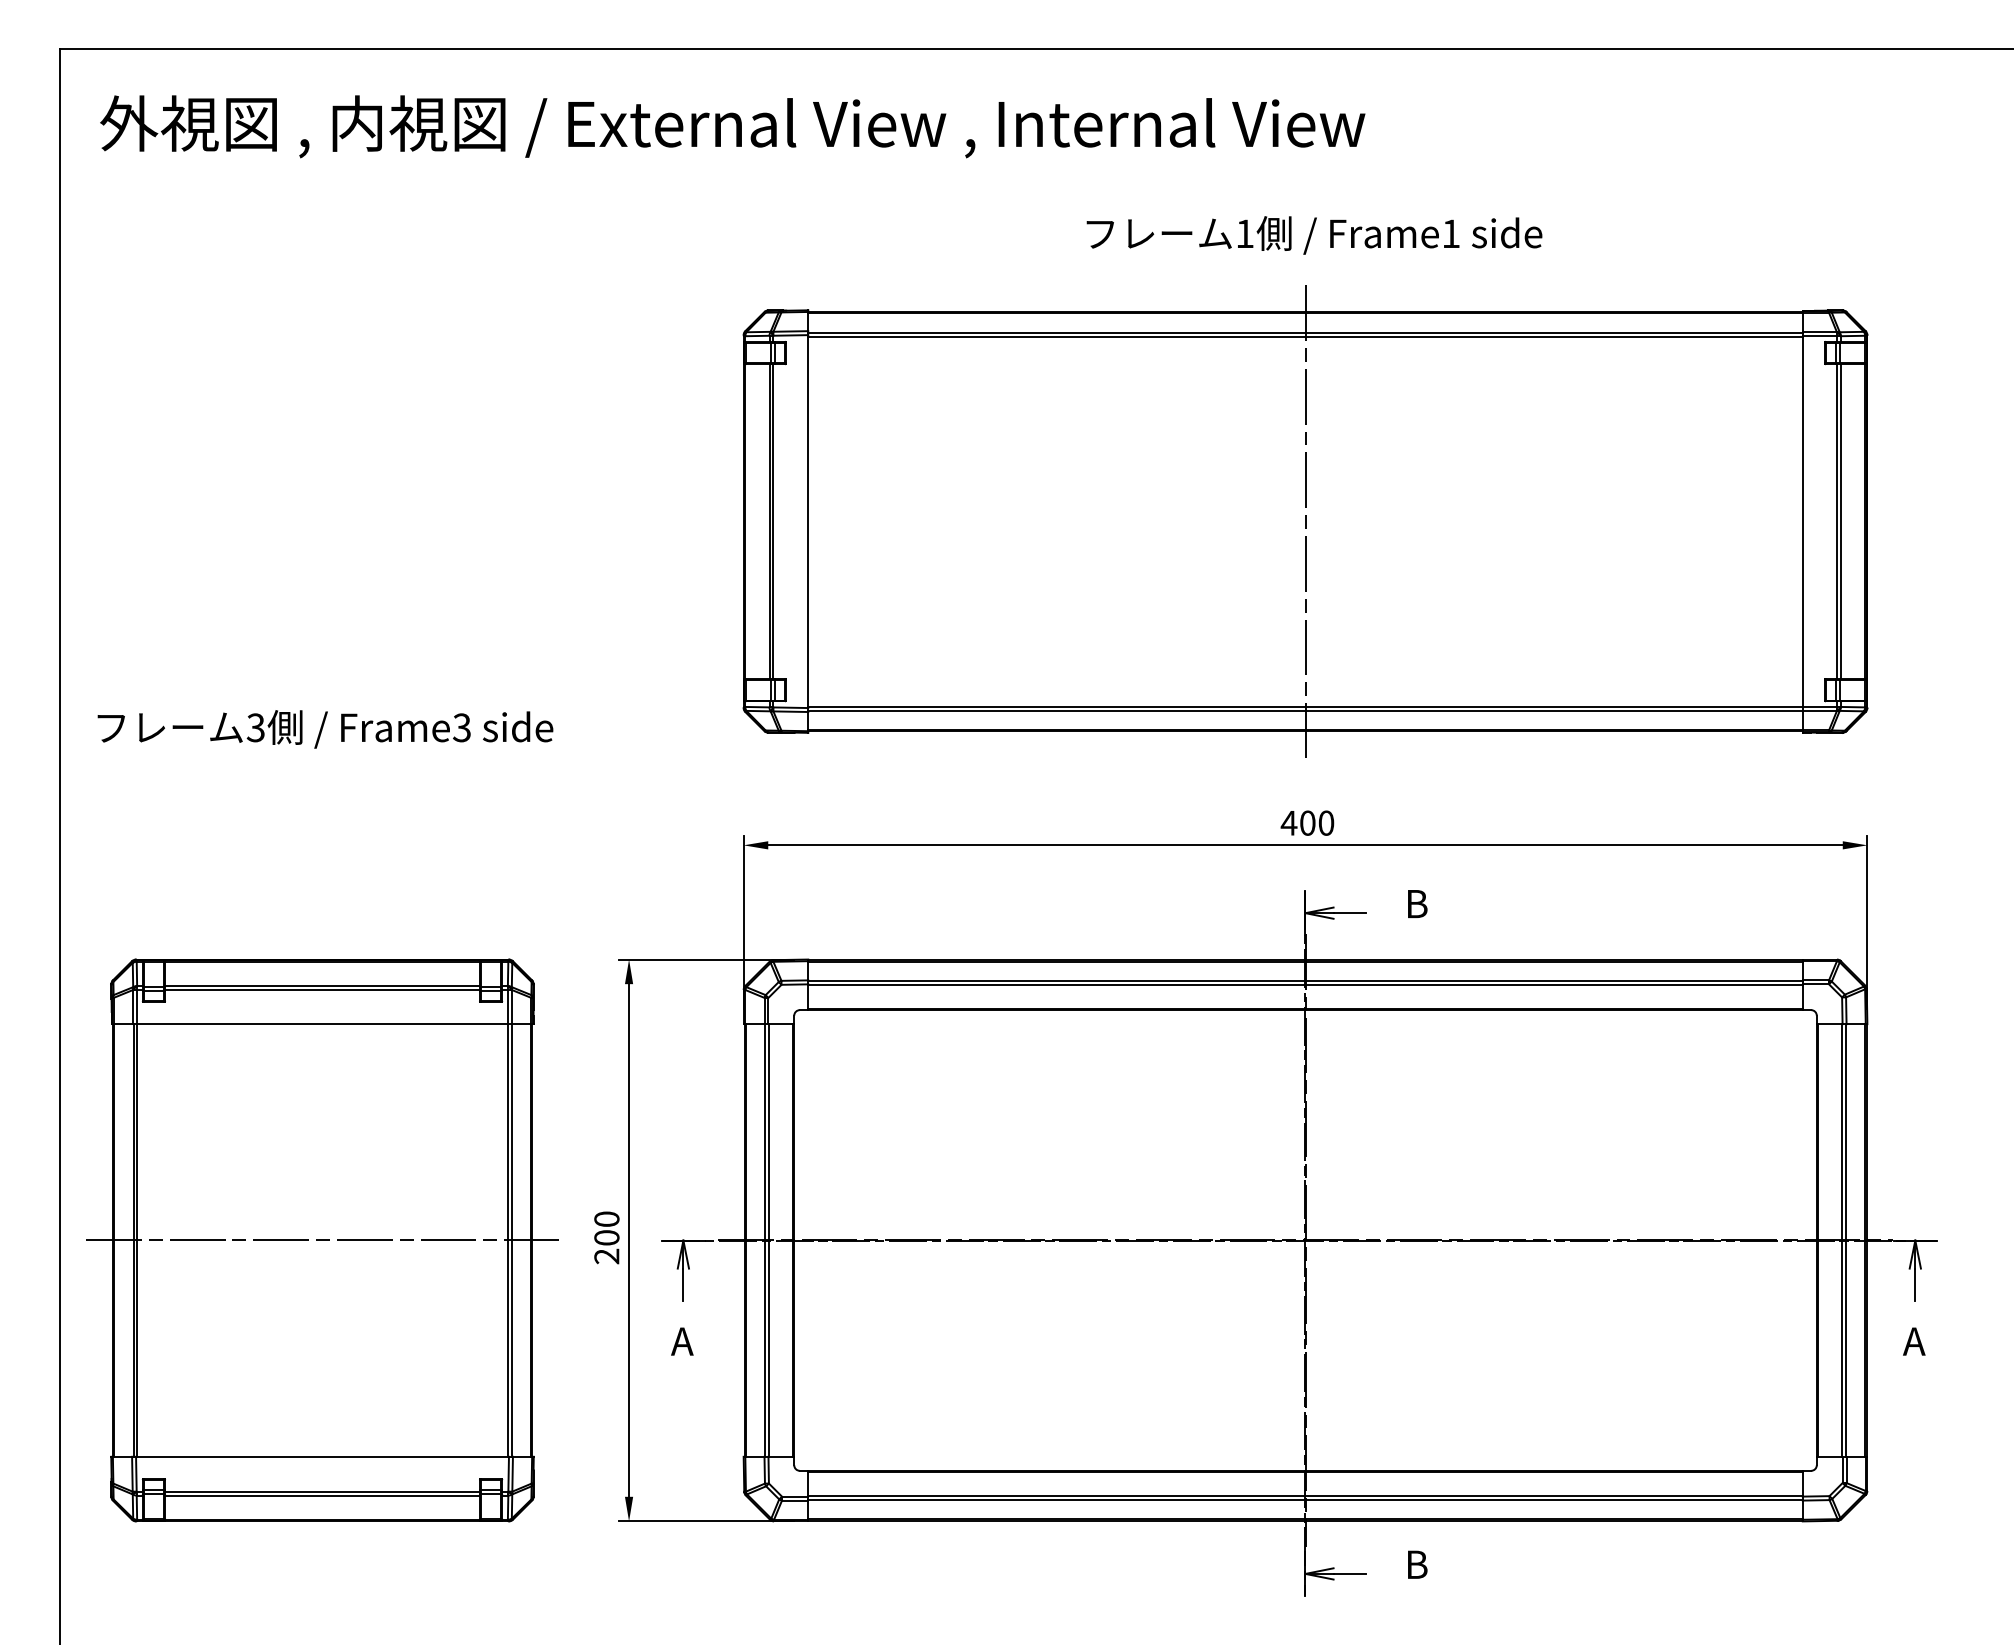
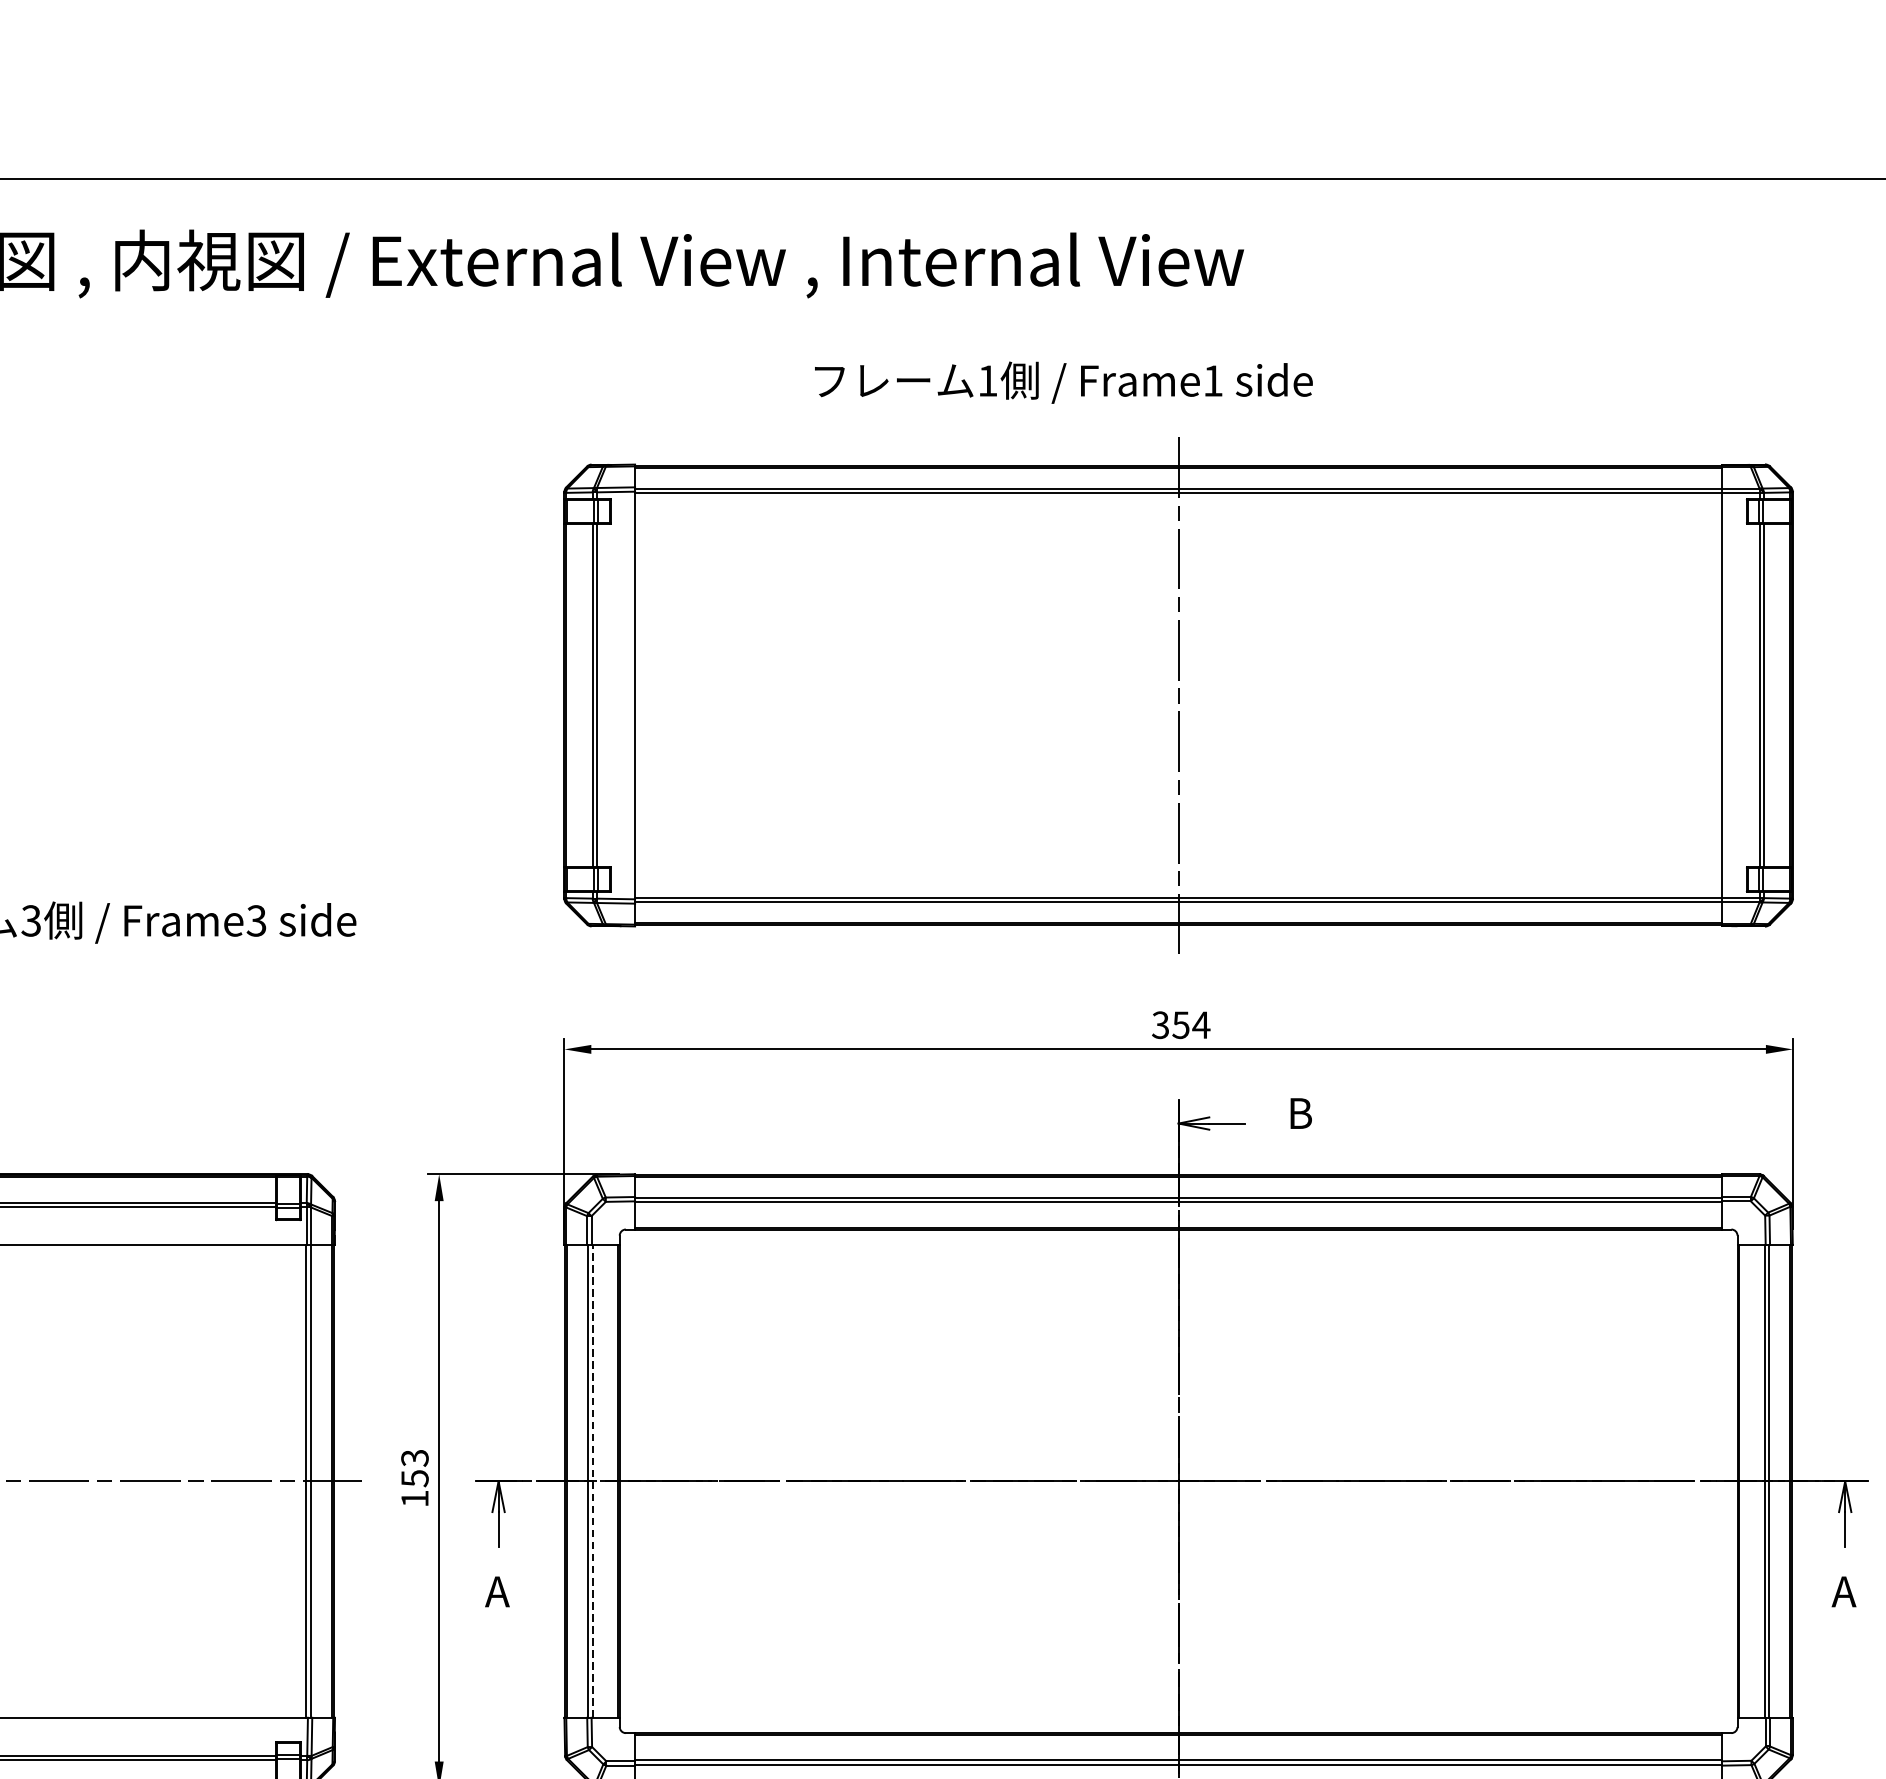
text: (1314, 235) -> (1063, 382), moved
text: (1307, 822) -> (1180, 1024), 400 -> 354
text: (606, 1237) -> (414, 1478), 200 -> 153
line: (769, 1239) -> (592, 1480), solid -> dashed

